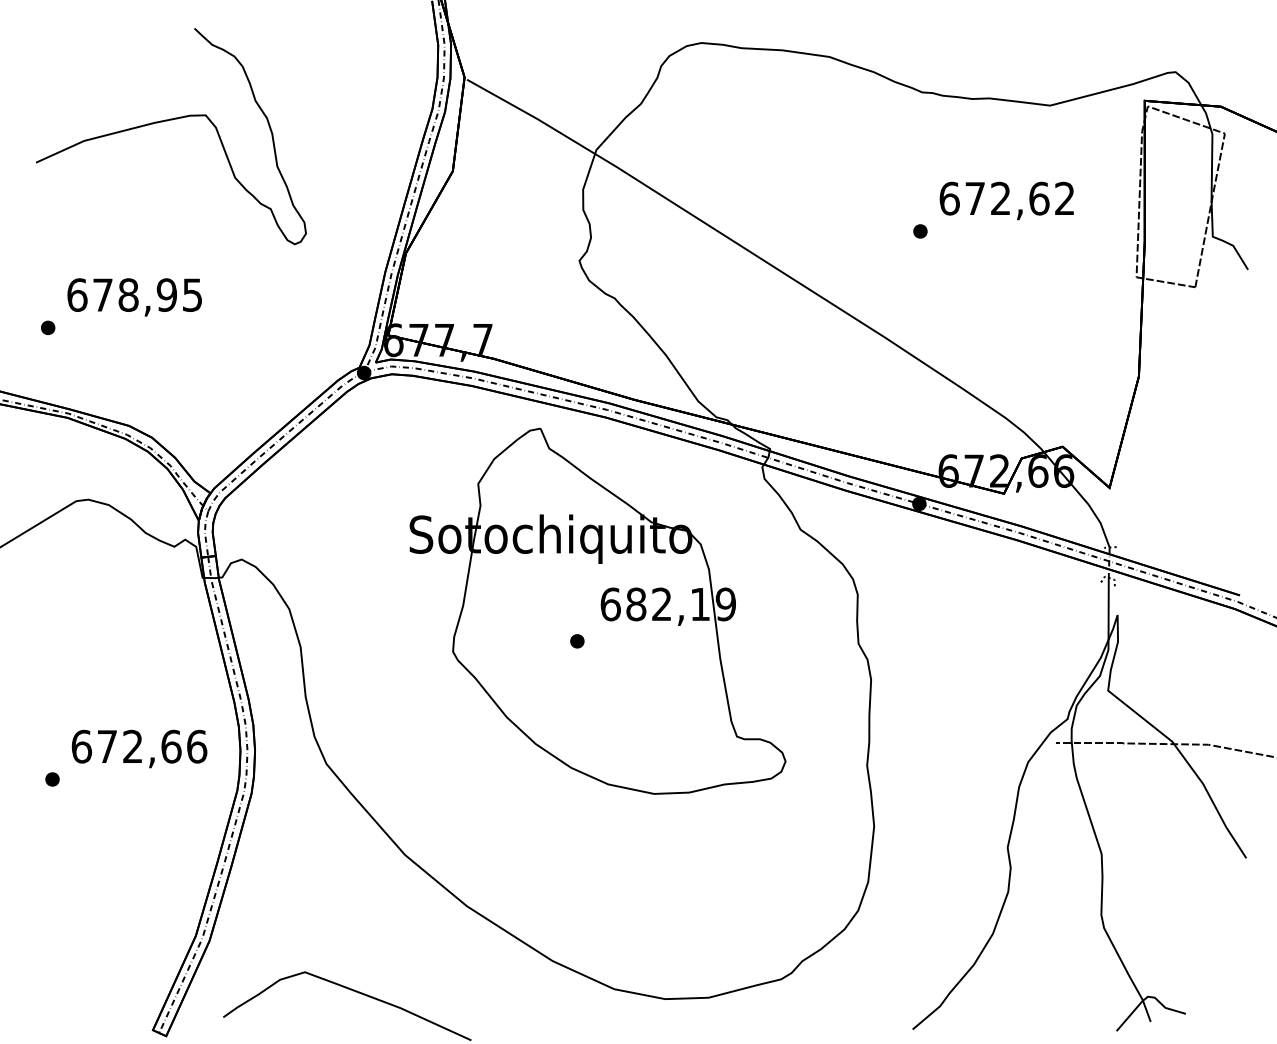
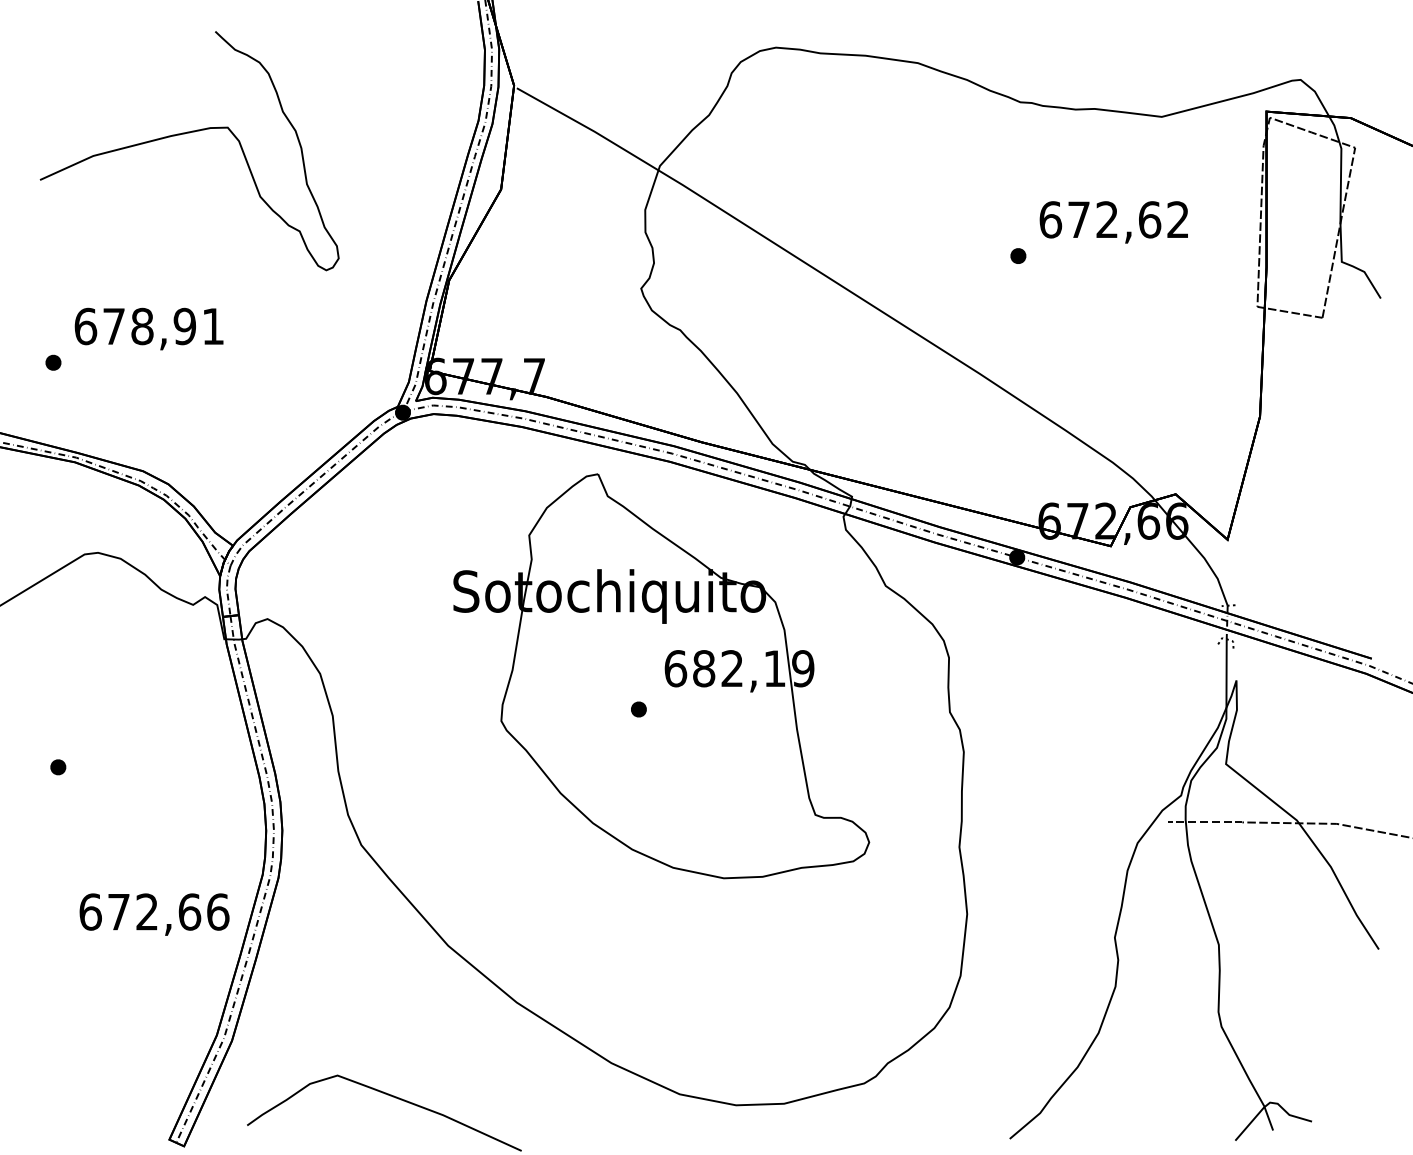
text: (191, 295) -> (212, 326), 678,95 -> 678,91
text: (139, 748) -> (154, 914), moved
part: (52, 779) -> (58, 767), moved

